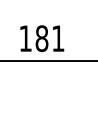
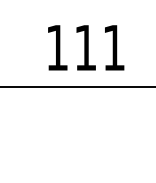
text: (41, 38) -> (84, 47), 181 -> 111

